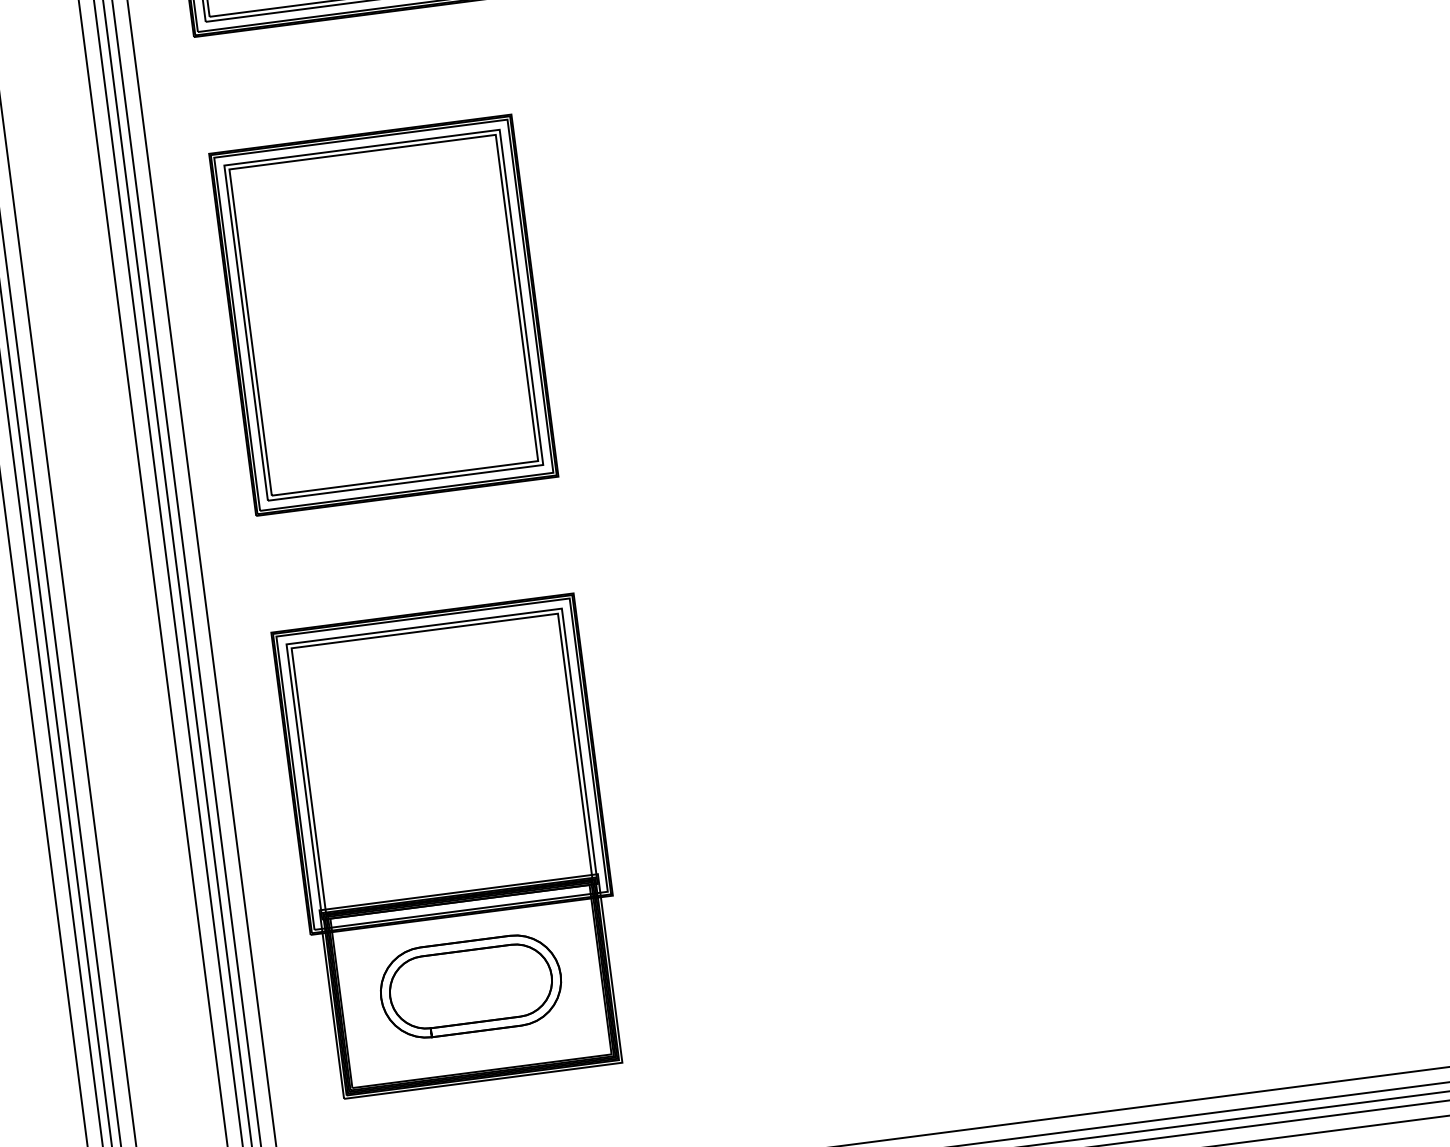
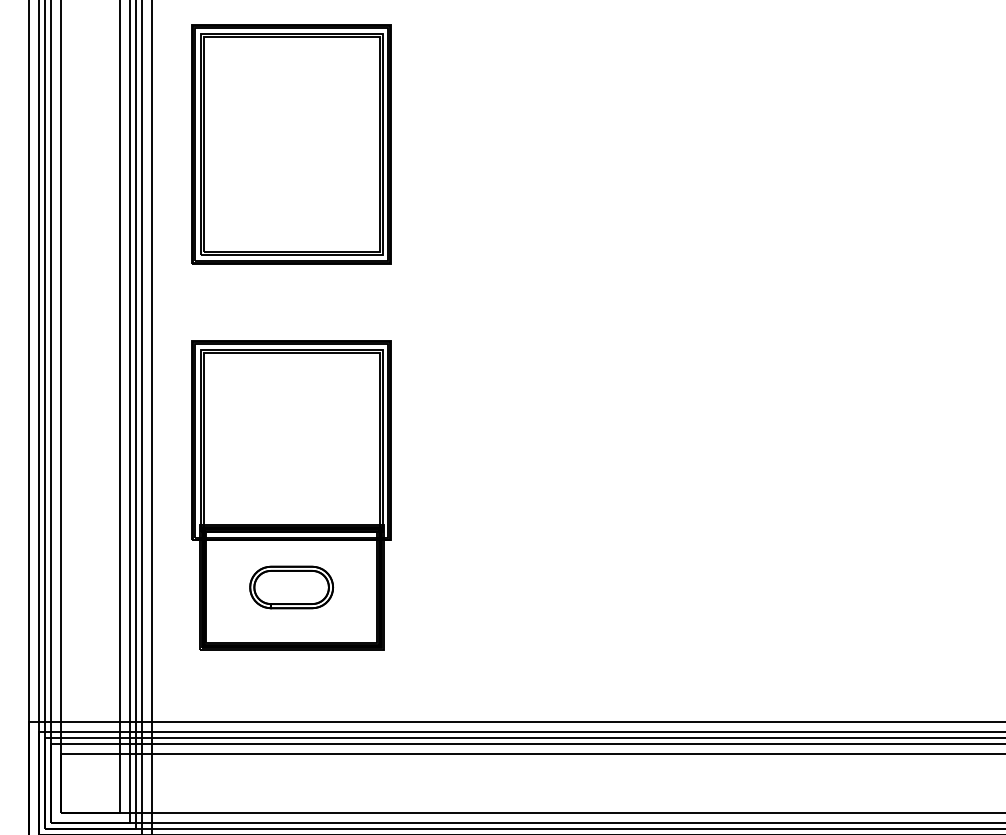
part: (470, 986) -> (291, 587), size x0.7

